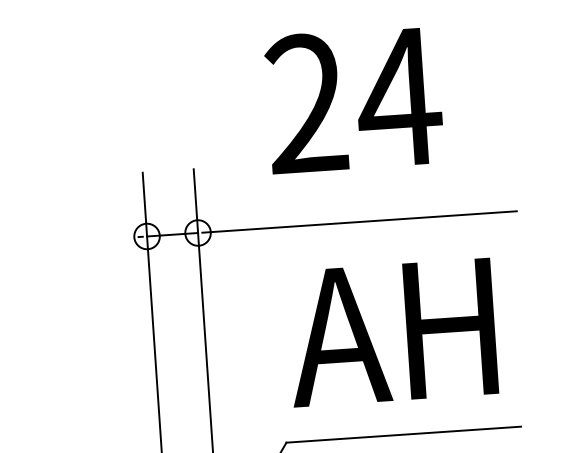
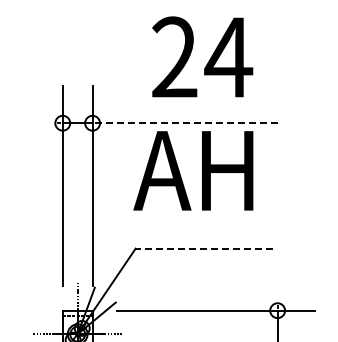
text: (353, 98) -> (202, 56), moved
line: (358, 222) -> (186, 123), solid -> dashed
text: (392, 332) -> (193, 170), moved
line: (402, 434) -> (203, 248), solid -> dashed

